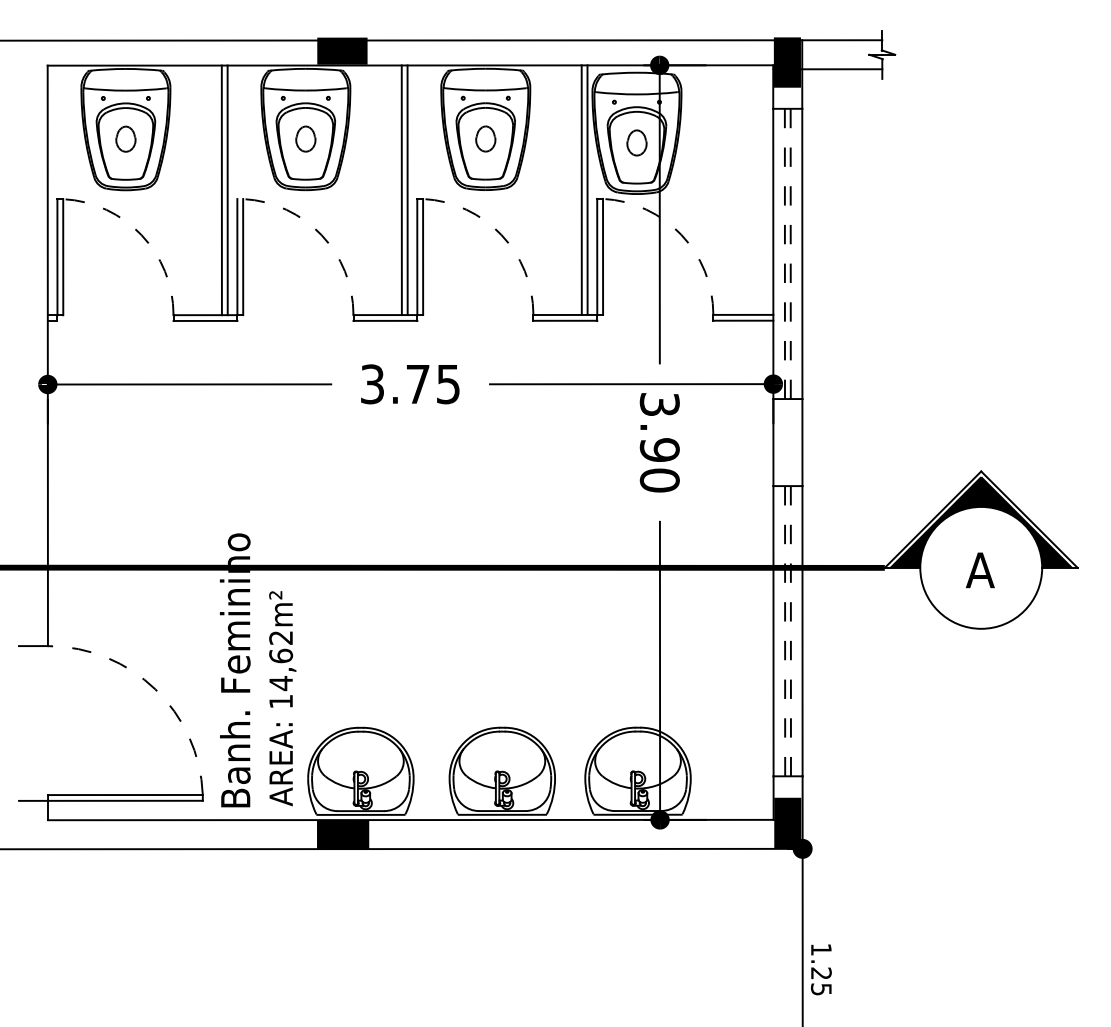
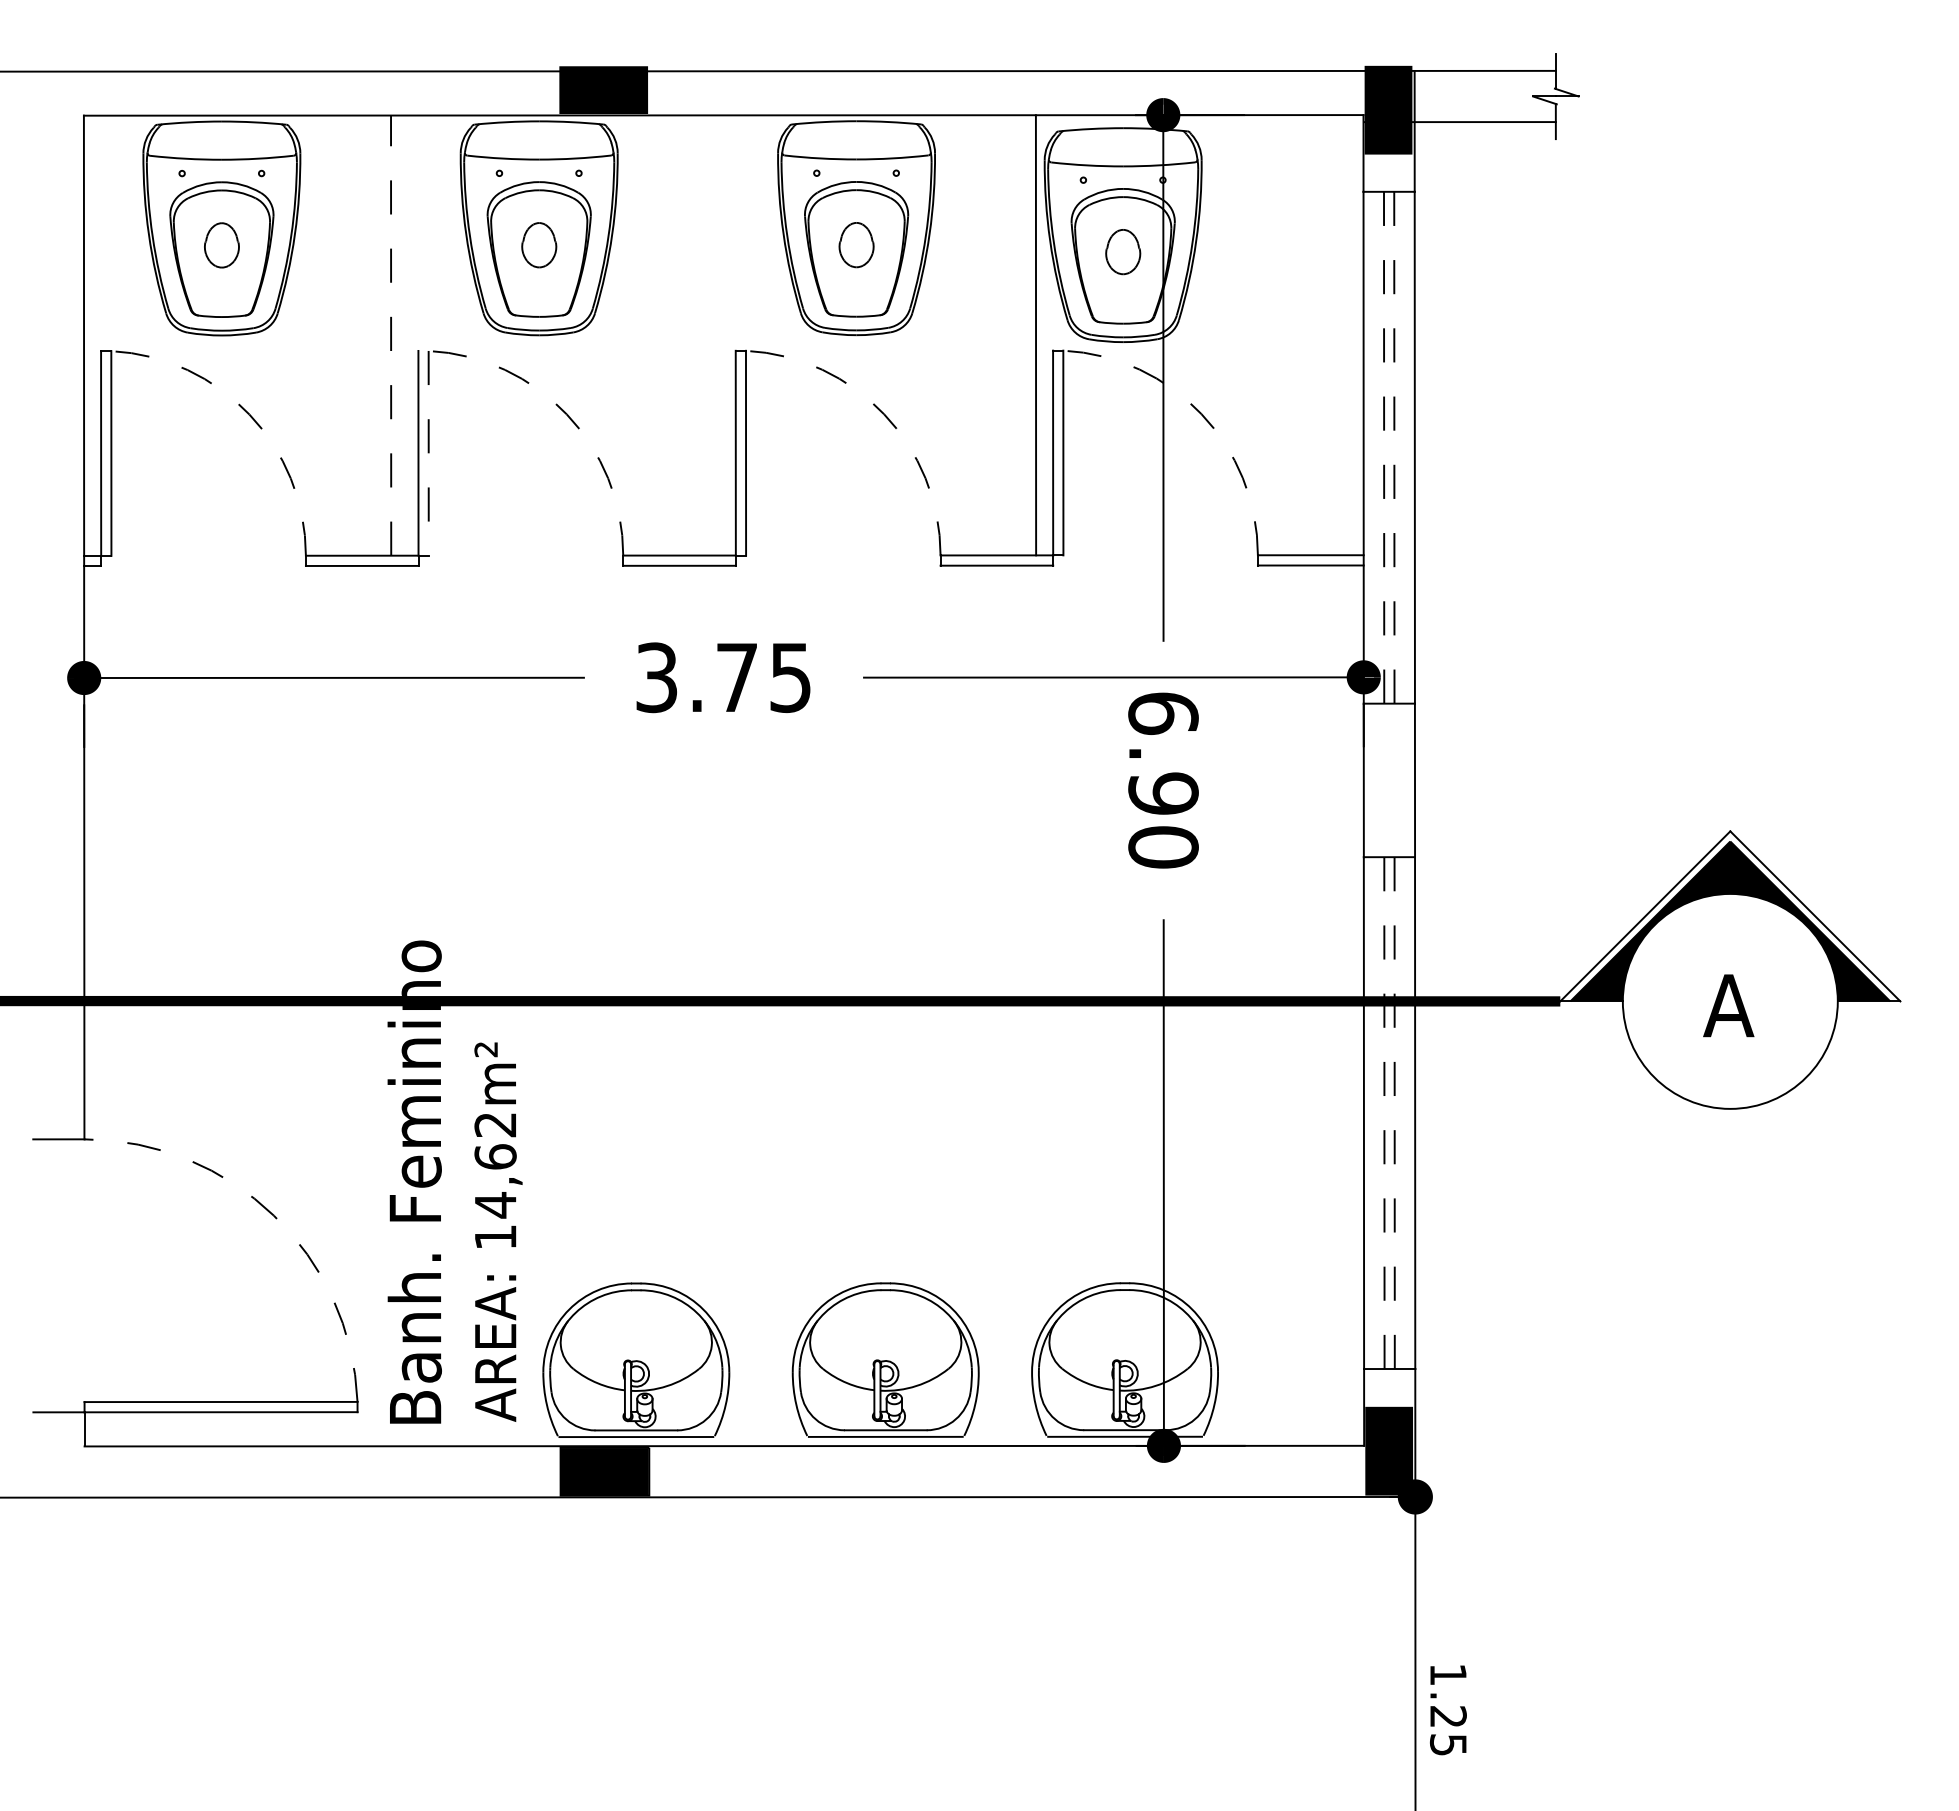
line: (581, 189) -> (1025, 334), removed
line: (221, 190) -> (390, 335), solid -> dashed
line: (227, 190) -> (401, 335), removed
line: (401, 190) -> (707, 335), removed
line: (407, 190) -> (718, 335), removed
line: (243, 257) -> (429, 454), solid -> dashed
text: (659, 404) -> (1162, 713), 3.90 -> 6.90

